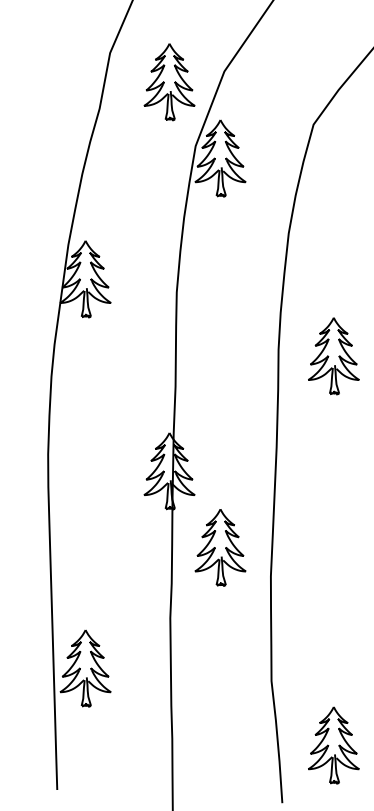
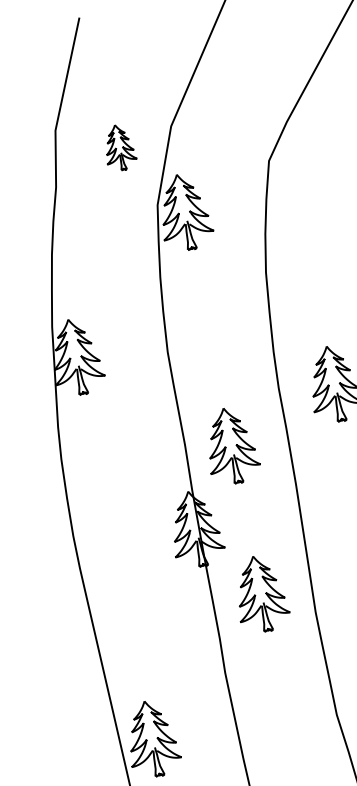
part: (169, 82) -> (119, 147), size x0.6
part: (220, 396) -> (231, 445), added

